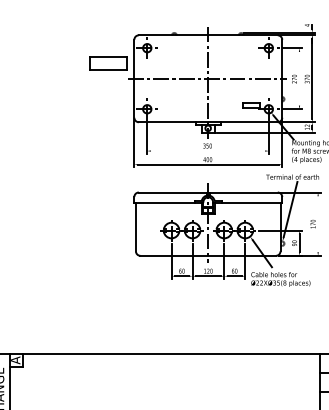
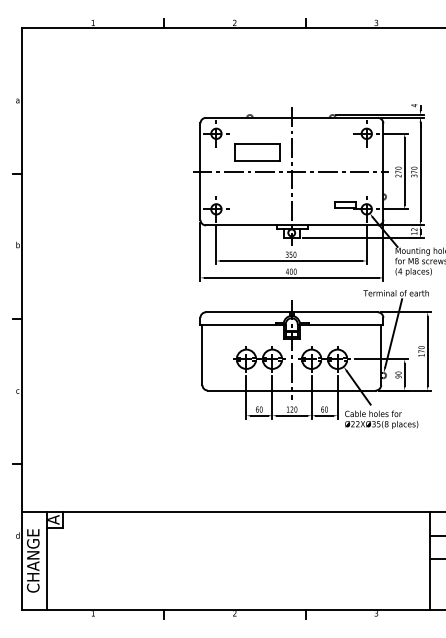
part: (108, 63) -> (257, 152), moved
line: (299, 78) -> (404, 171), added
line: (207, 151) -> (291, 261), added
line: (317, 223) -> (427, 350), added

